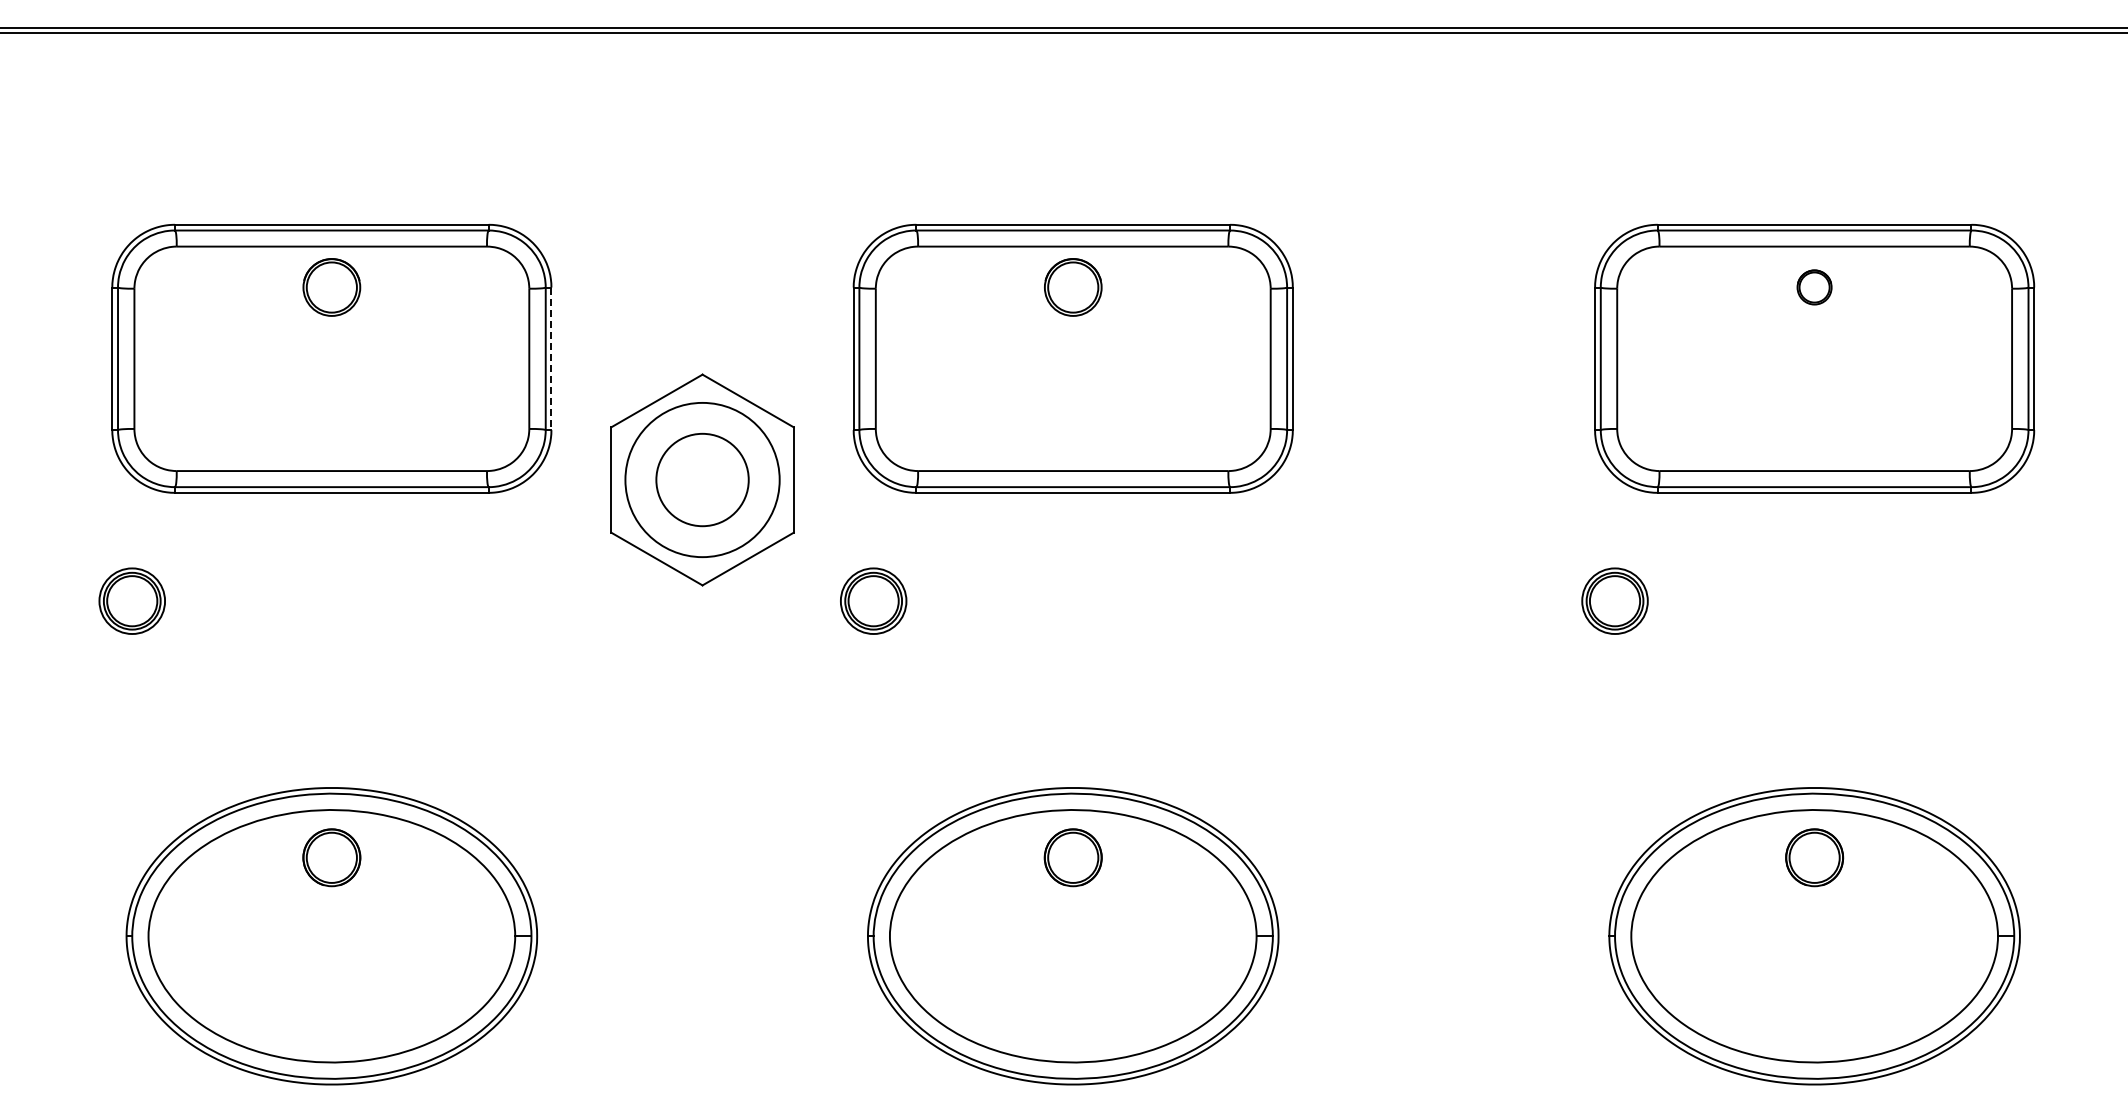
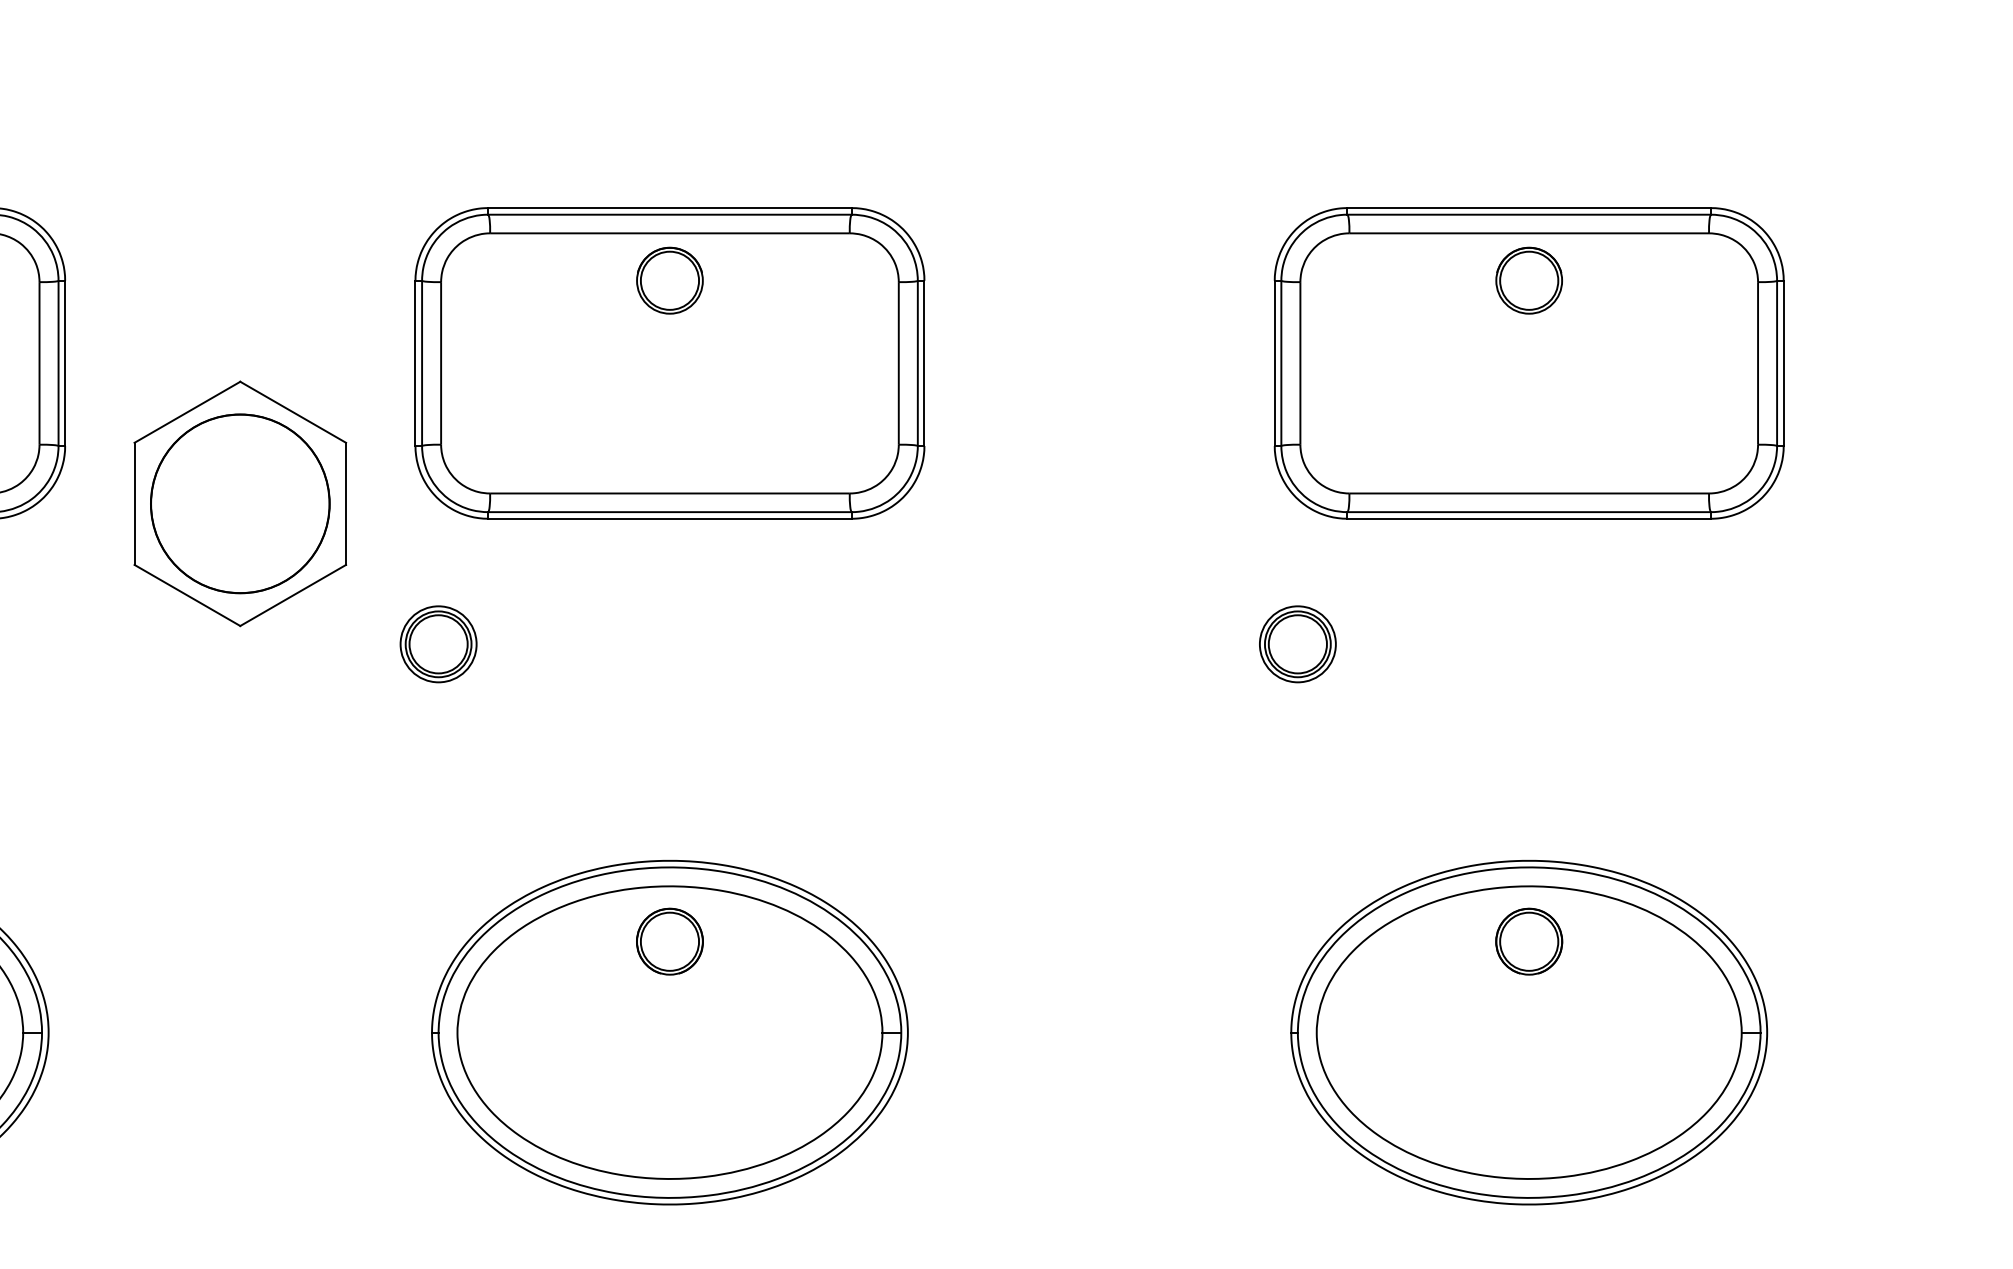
part: (1814, 287) -> (1529, 280), size x1.67
line: (551, 359) -> (65, 364), dashed -> solid
circle: (702, 480) -> (240, 504), size x1.67

